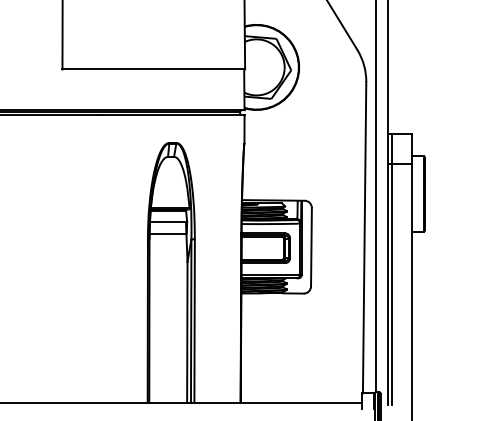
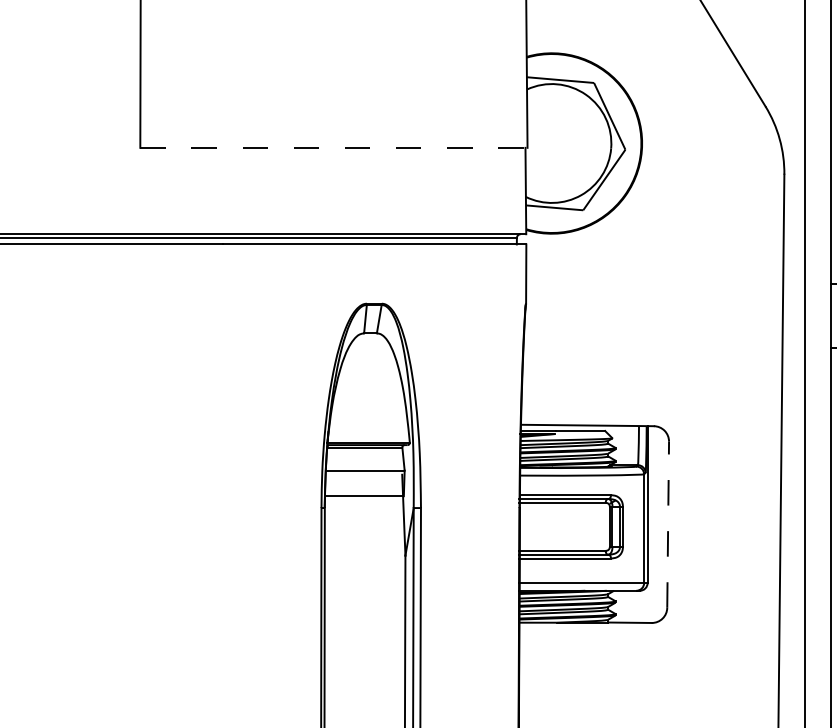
line: (154, 69) -> (335, 147), solid -> dashed
line: (311, 246) -> (668, 523), solid -> dashed

